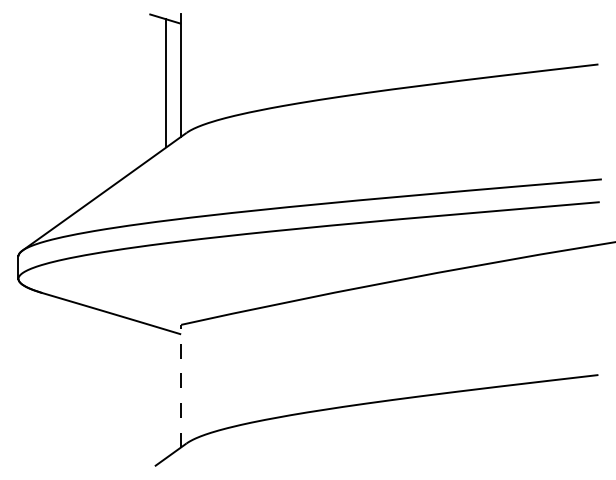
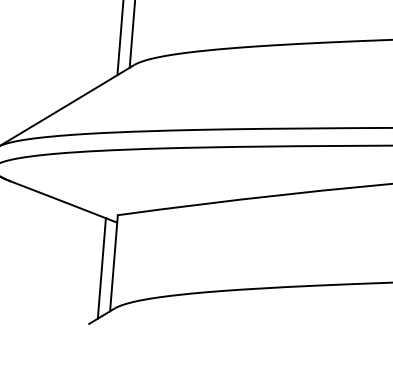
line: (181, 385) -> (114, 262), dashed -> solid
line: (166, 393) -> (102, 268), added

